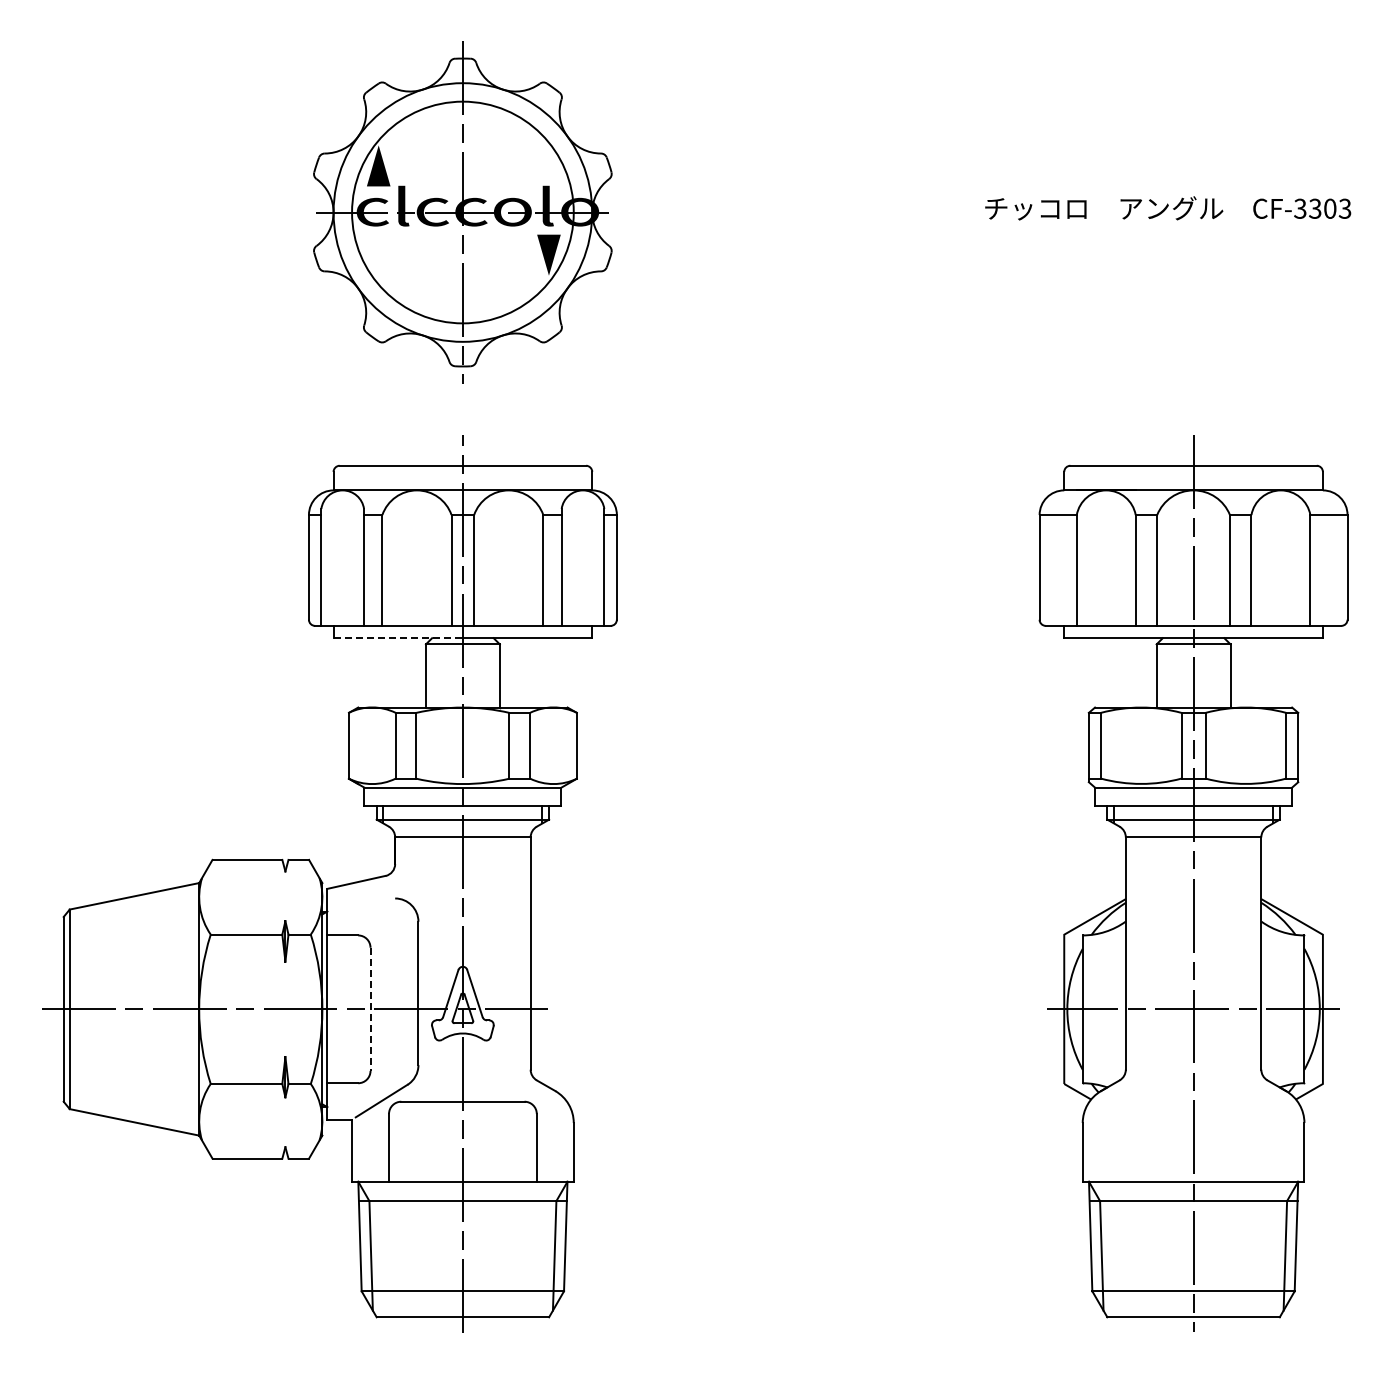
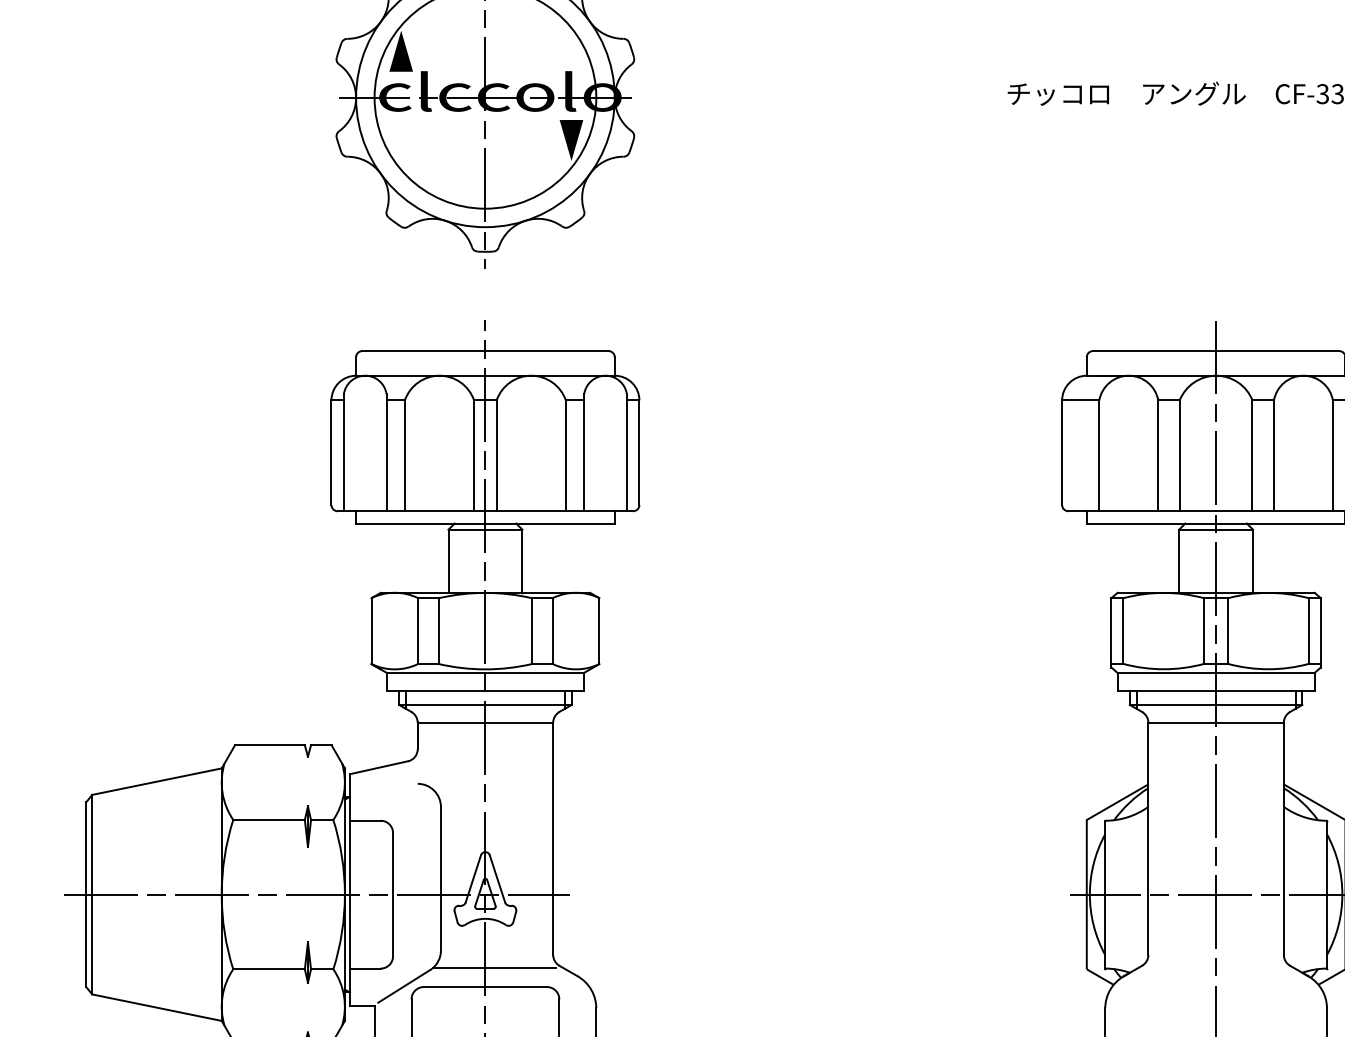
line: (398, 638) -> (421, 523), dashed -> solid
line: (370, 1009) -> (393, 894), dashed -> solid
line: (471, 1082) -> (494, 967), added

